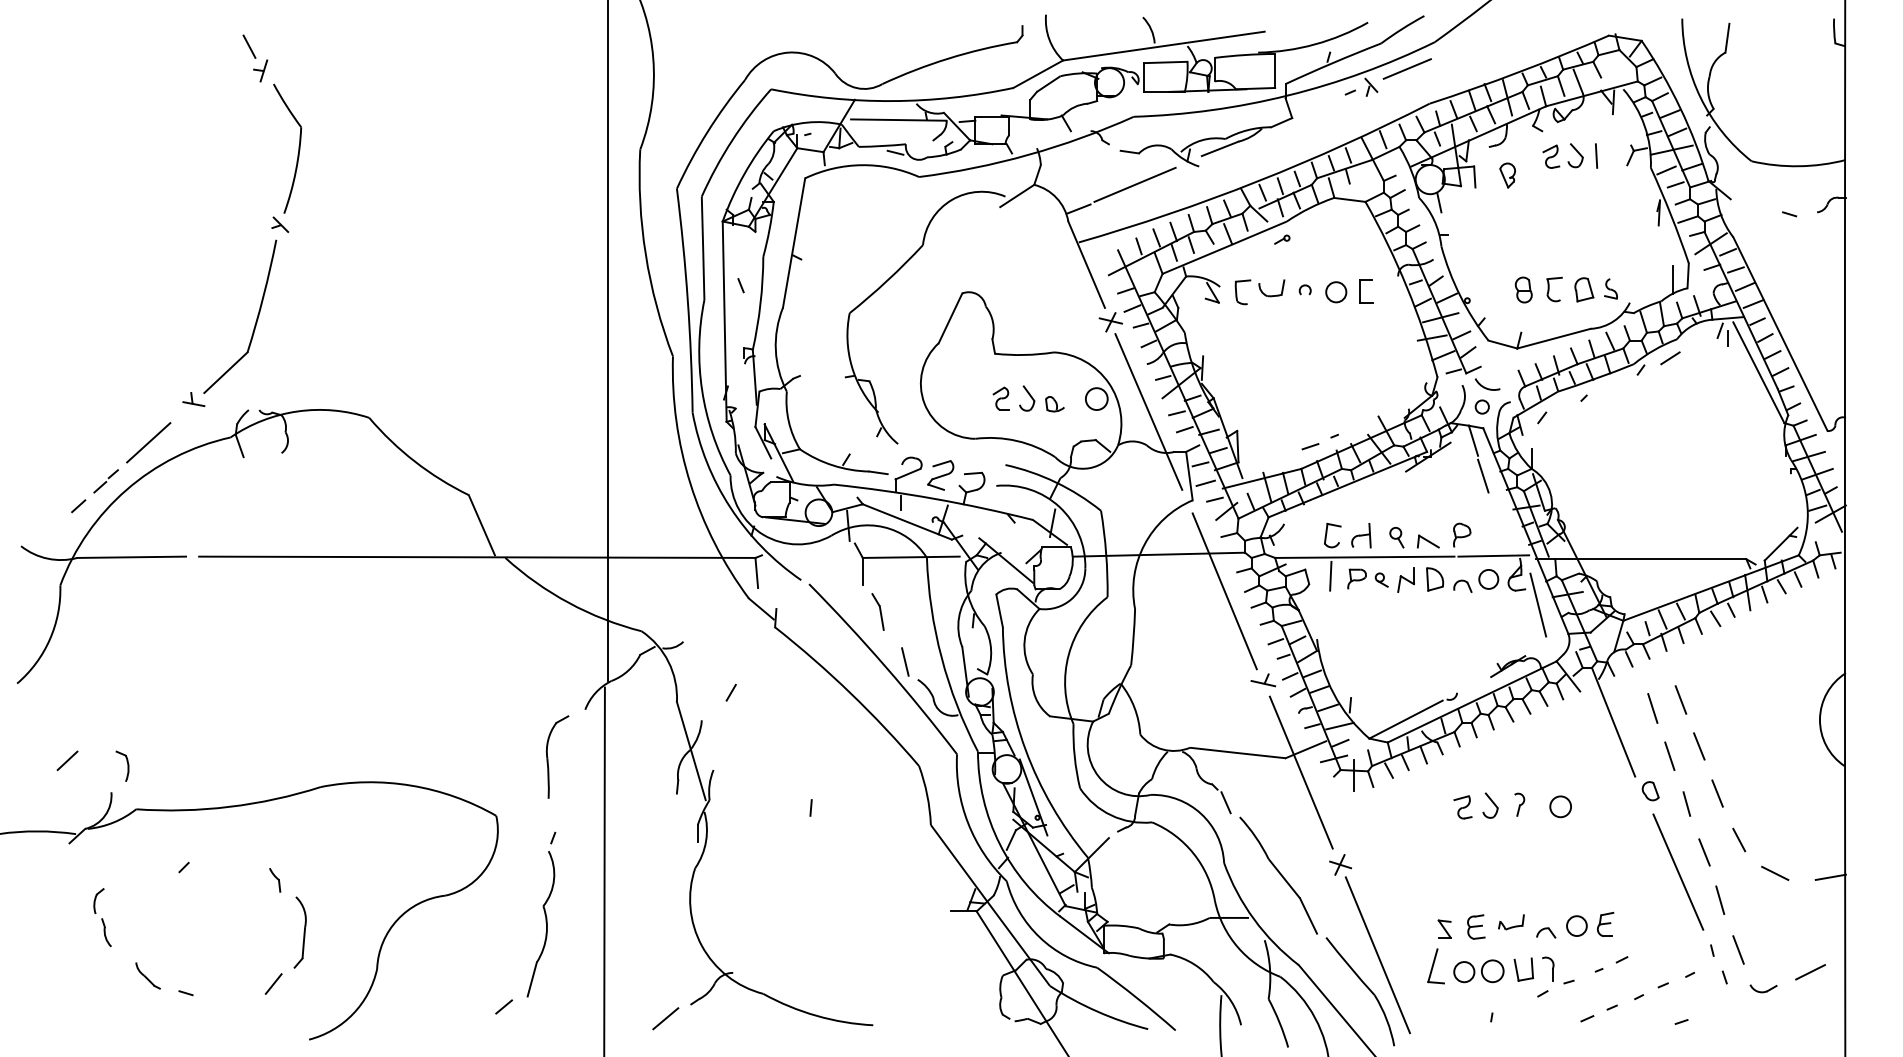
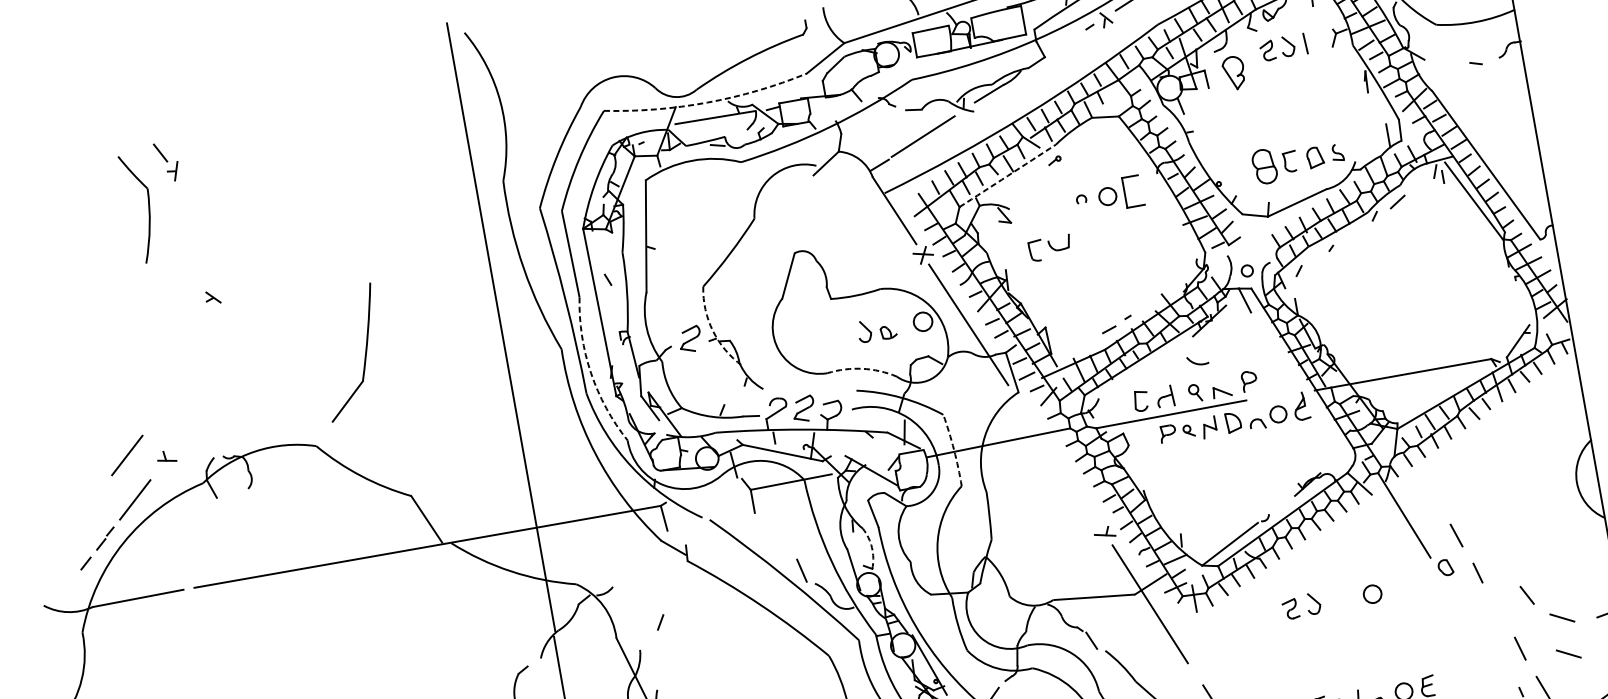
arc: (892, 101) -> (707, 102), solid -> dashed
part: (298, 148) -> (148, 206), moved
part: (1507, 175) -> (1233, 73), size x1.6
arc: (1224, 247) -> (1007, 175), solid -> dashed
part: (1523, 289) -> (1264, 166), size x1.6
part: (1366, 291) -> (1133, 191), size x1.6
part: (1259, 292) -> (1049, 248), moved
part: (255, 321) -> (364, 354), moved
arc: (851, 366) -> (712, 331), solid -> dashed
part: (823, 371) -> (690, 339), added
arc: (1486, 387) -> (1197, 363), moved
line: (148, 389) -> (127, 455), added
arc: (702, 390) -> (591, 373), solid -> dashed
part: (1000, 398) -> (842, 335), removed
arc: (1016, 440) -> (862, 368), solid -> dashed
line: (1483, 475) -> (1258, 328), removed
arc: (1106, 553) -> (954, 449), solid -> dashed
line: (1493, 555) -> (1278, 393), removed
line: (1330, 575) -> (1145, 434), removed
line: (1224, 591) -> (1058, 463), removed
line: (1538, 604) -> (1323, 428), removed
part: (877, 611) -> (771, 532), removed
arc: (991, 649) -> (872, 547), solid -> dashed
line: (1680, 699) -> (1457, 486), removed
line: (1652, 708) -> (1434, 498), removed
line: (1699, 746) -> (1479, 522), removed
line: (1717, 793) -> (1502, 559), removed
part: (1519, 804) -> (1337, 598), removed
line: (1704, 852) -> (1499, 611), removed
part: (1340, 864) -> (1196, 675), removed
line: (1678, 871) -> (1481, 630), removed
line: (1775, 915) -> (1568, 653), added

